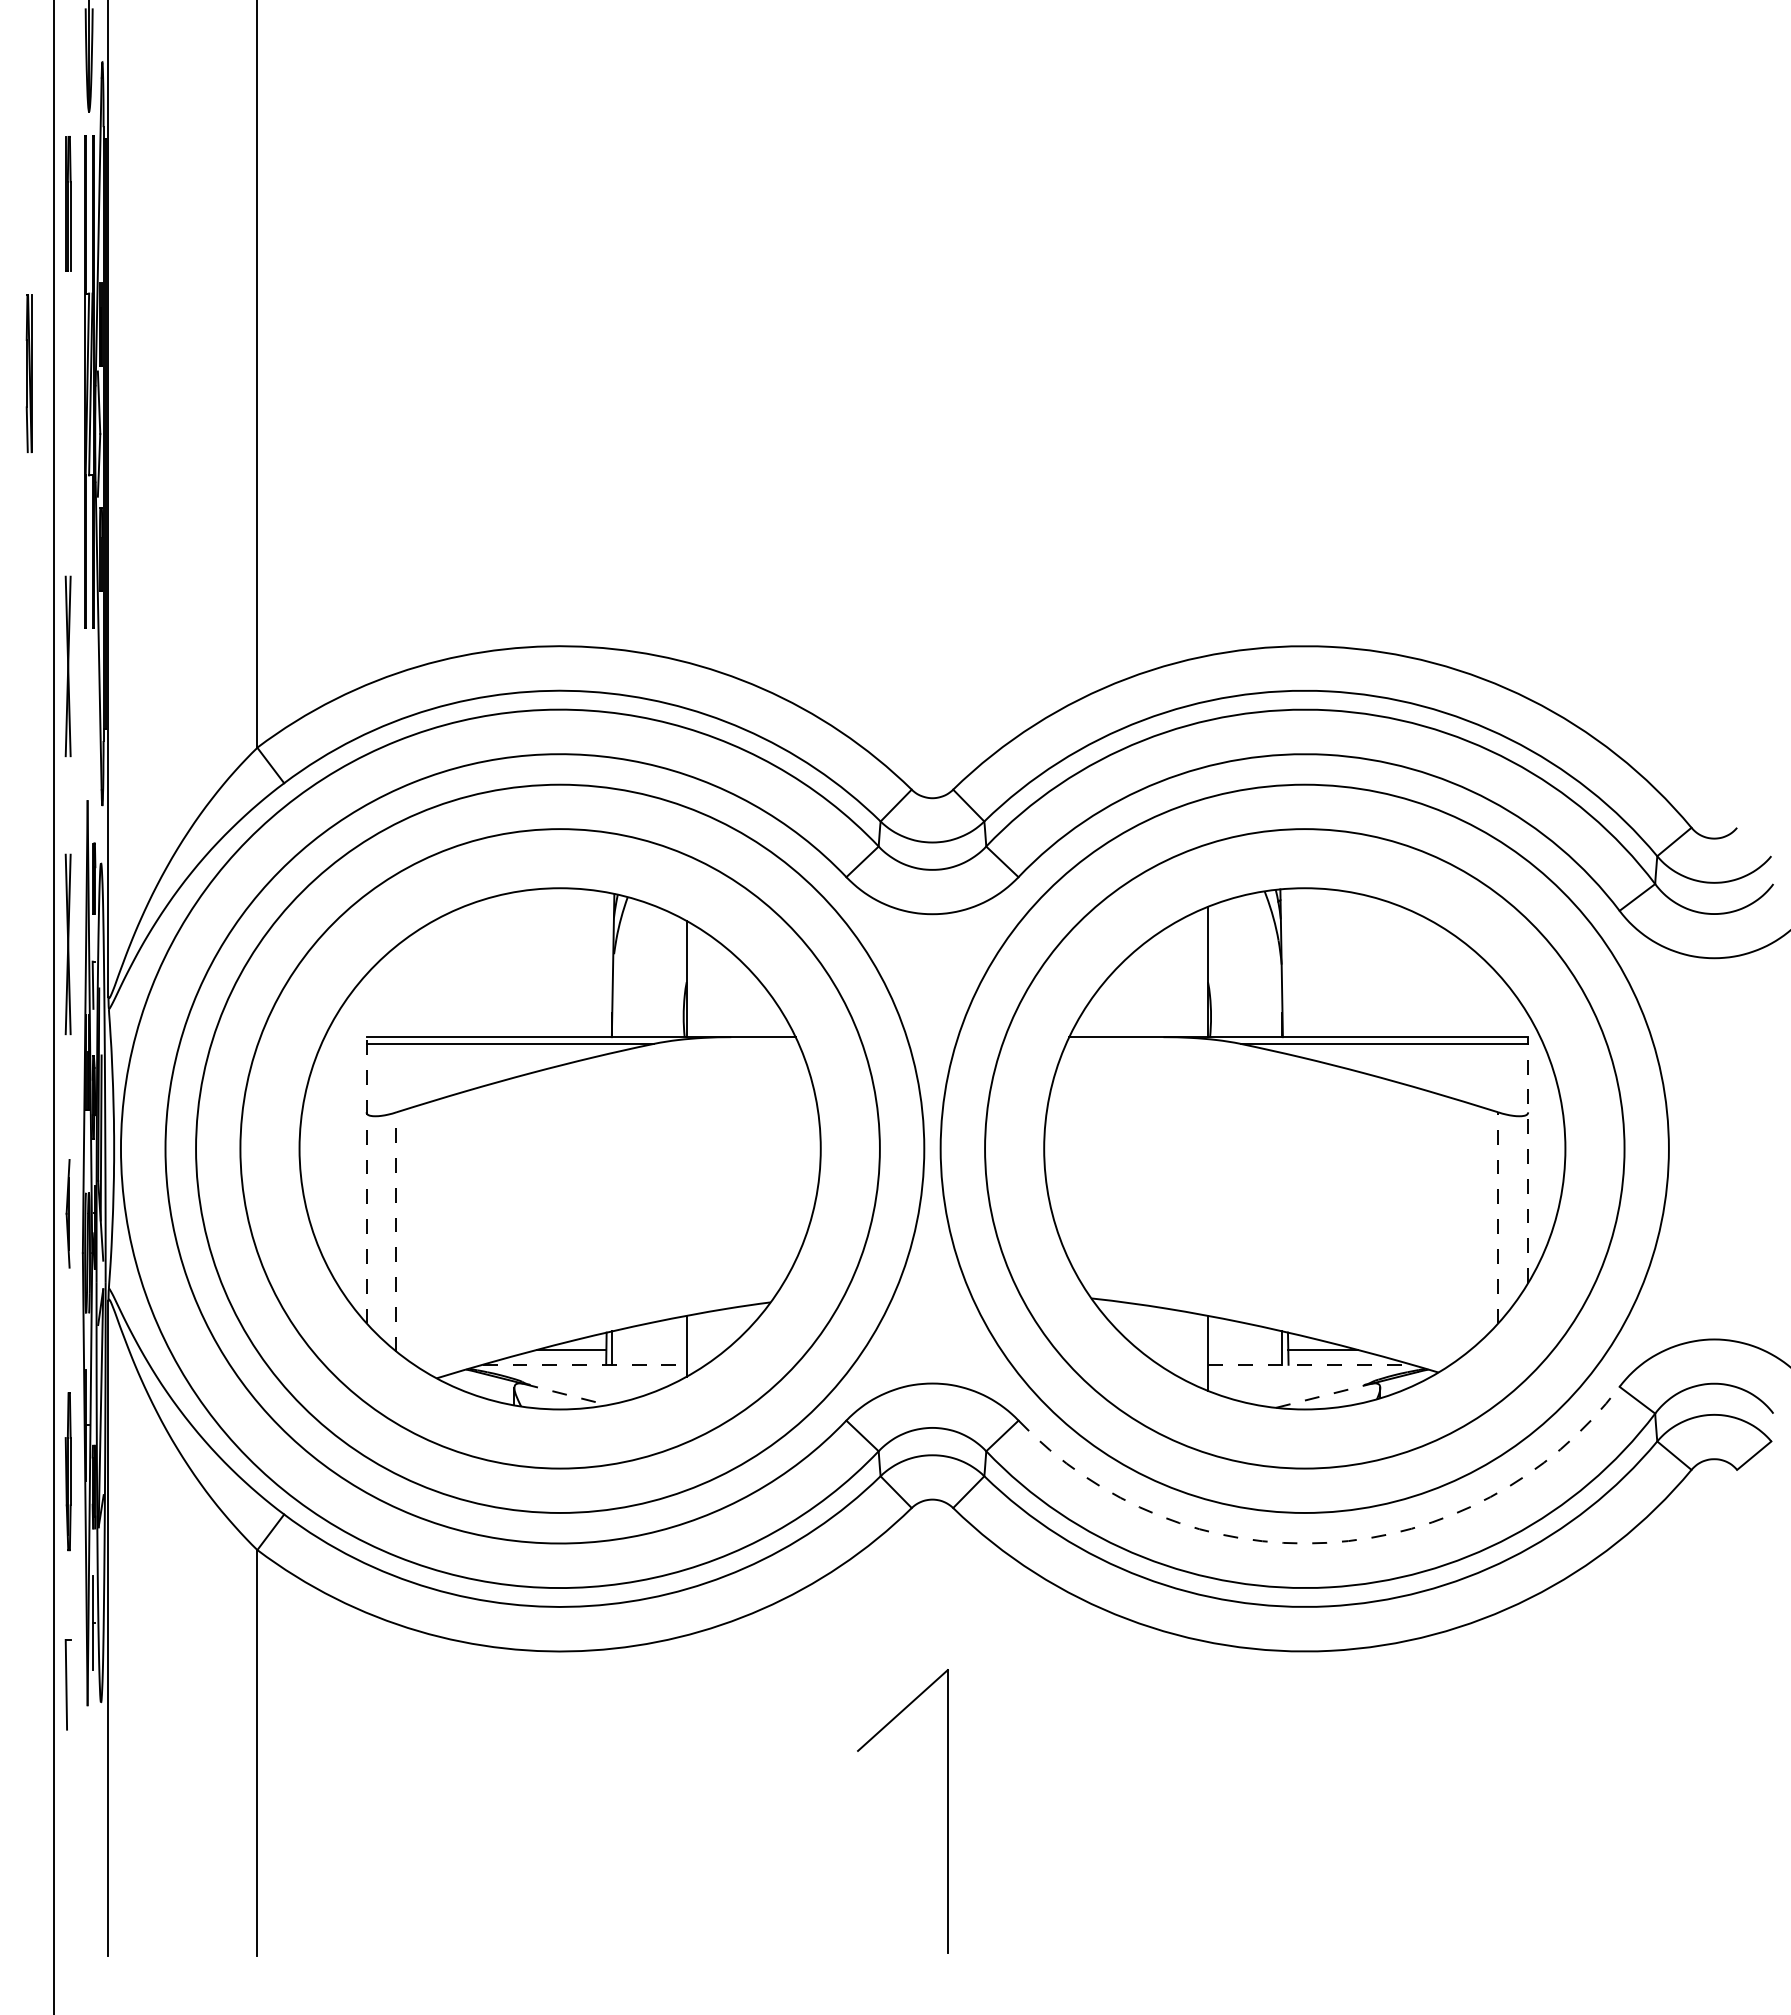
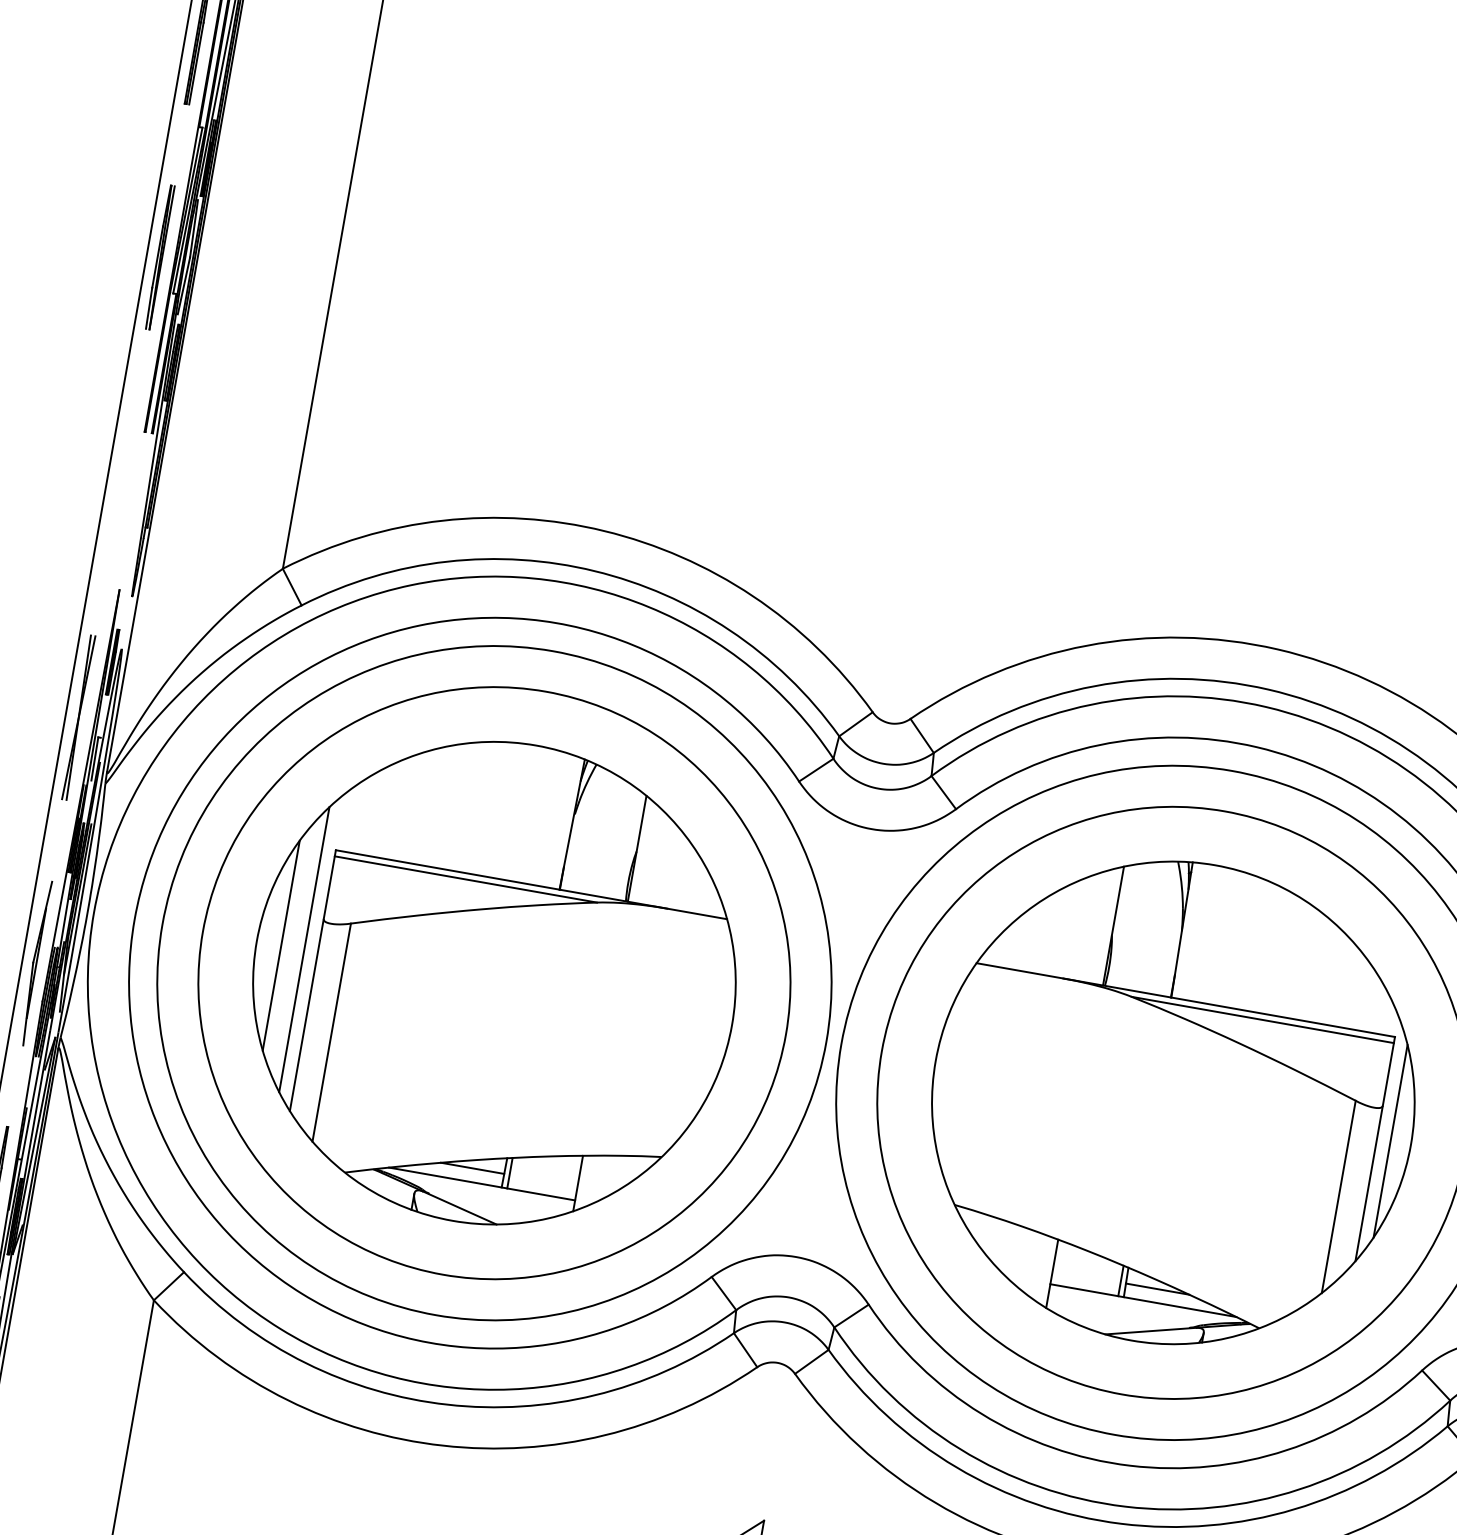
part: (28, 373) -> (159, 257), moved
part: (67, 666) -> (122, 464), removed
line: (326, 1148) -> (281, 945), added
line: (351, 1148) -> (304, 949), added
line: (1543, 1148) -> (1391, 1140), added
line: (1528, 1160) -> (1375, 1149), dashed -> solid
line: (366, 1179) -> (312, 980), dashed -> solid
part: (67, 1213) -> (34, 962), size x1.67
line: (1498, 1217) -> (1338, 1196), dashed -> solid
line: (396, 1231) -> (331, 1032), dashed -> solid
line: (585, 1364) -> (482, 1183), dashed -> solid
line: (1310, 1364) -> (1143, 1300), dashed -> solid
line: (566, 1394) -> (460, 1208), dashed -> solid
line: (1324, 1395) -> (1151, 1330), dashed -> solid
arc: (1326, 1542) -> (1129, 1465), dashed -> solid

